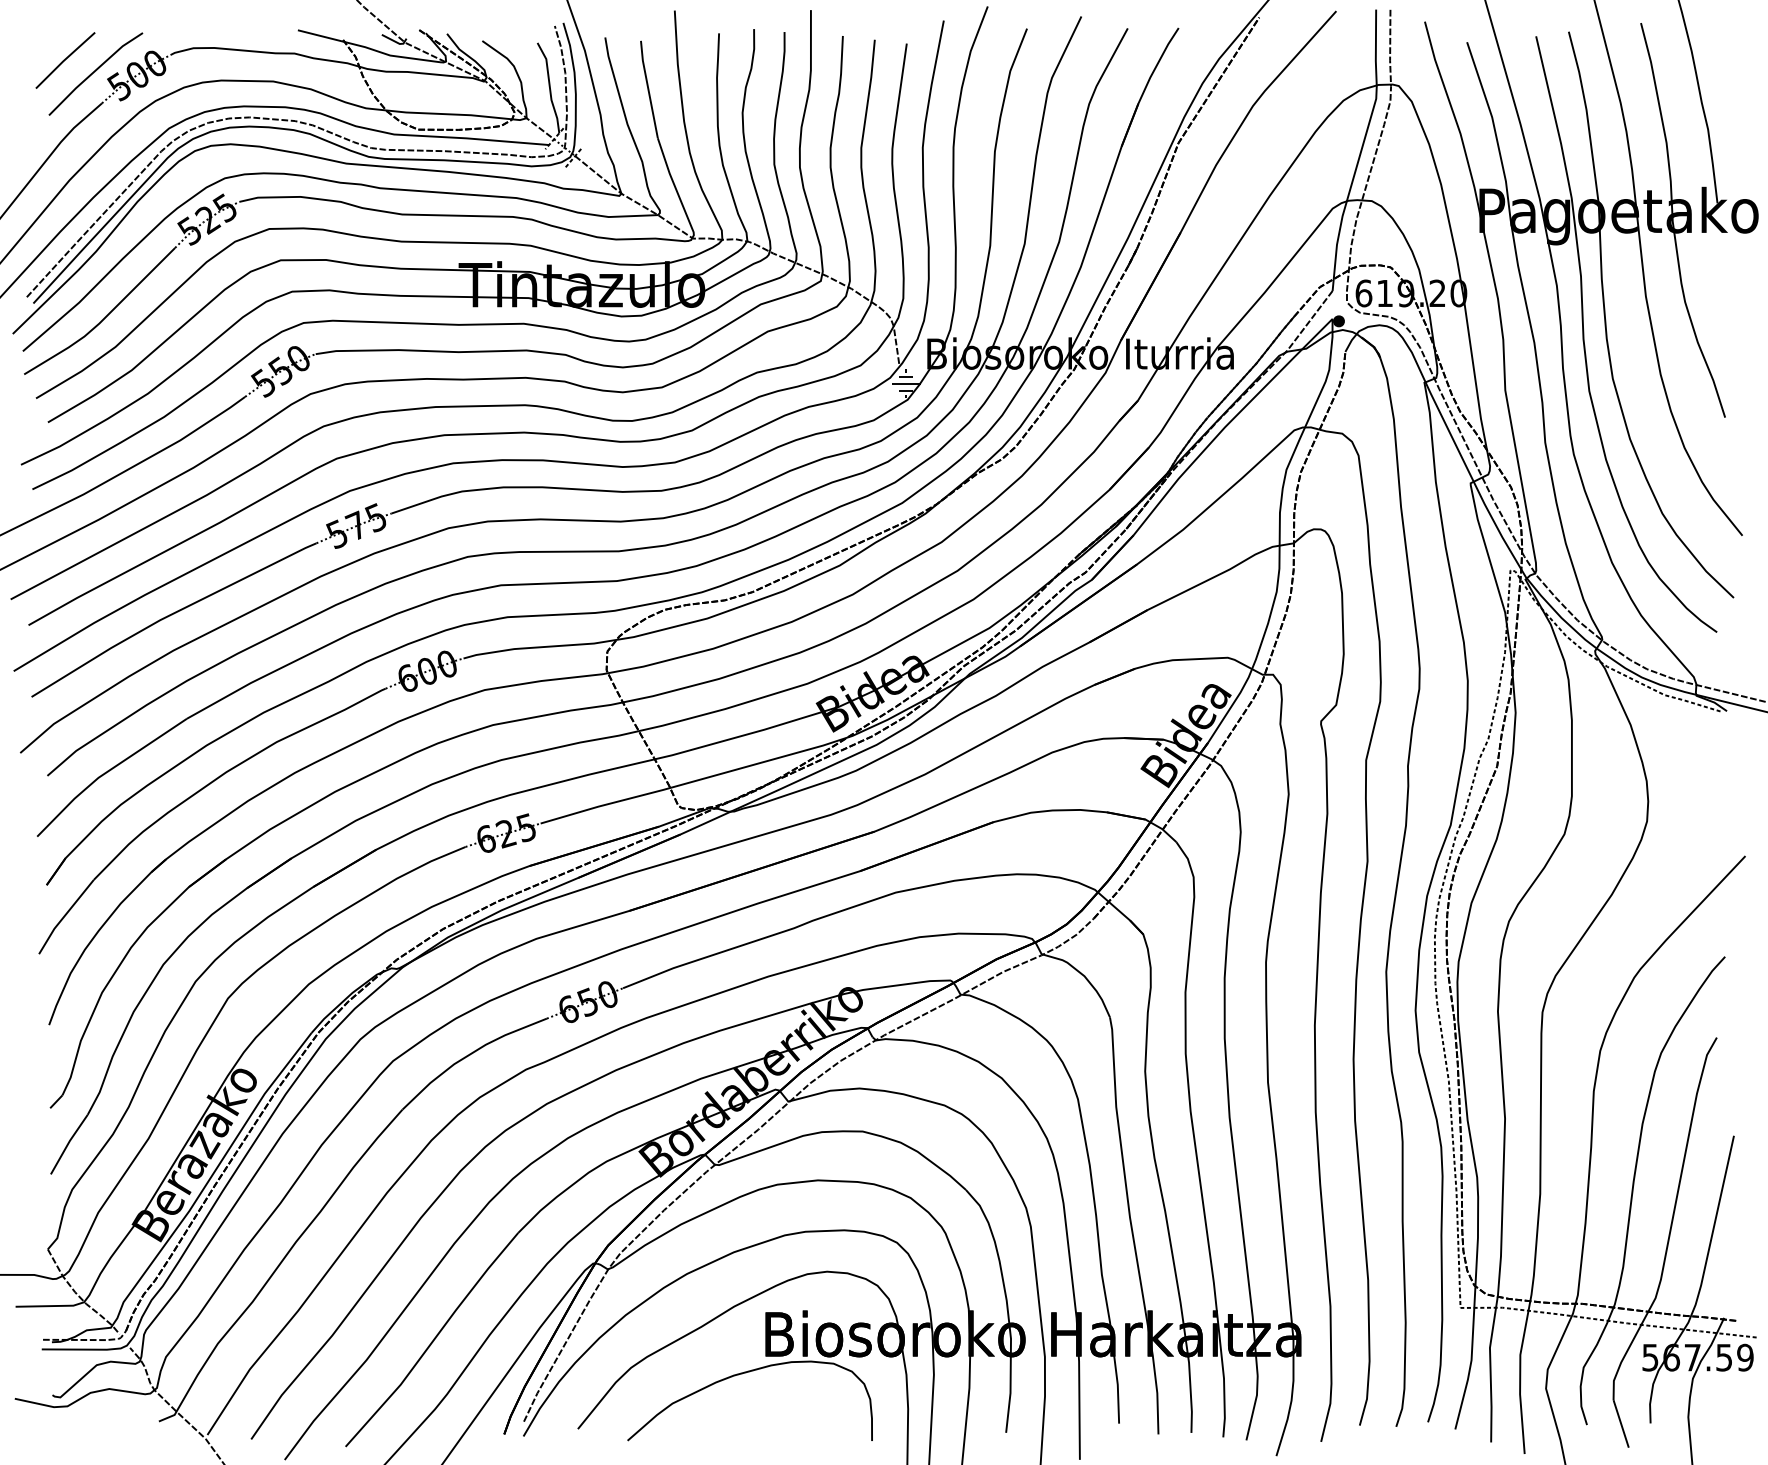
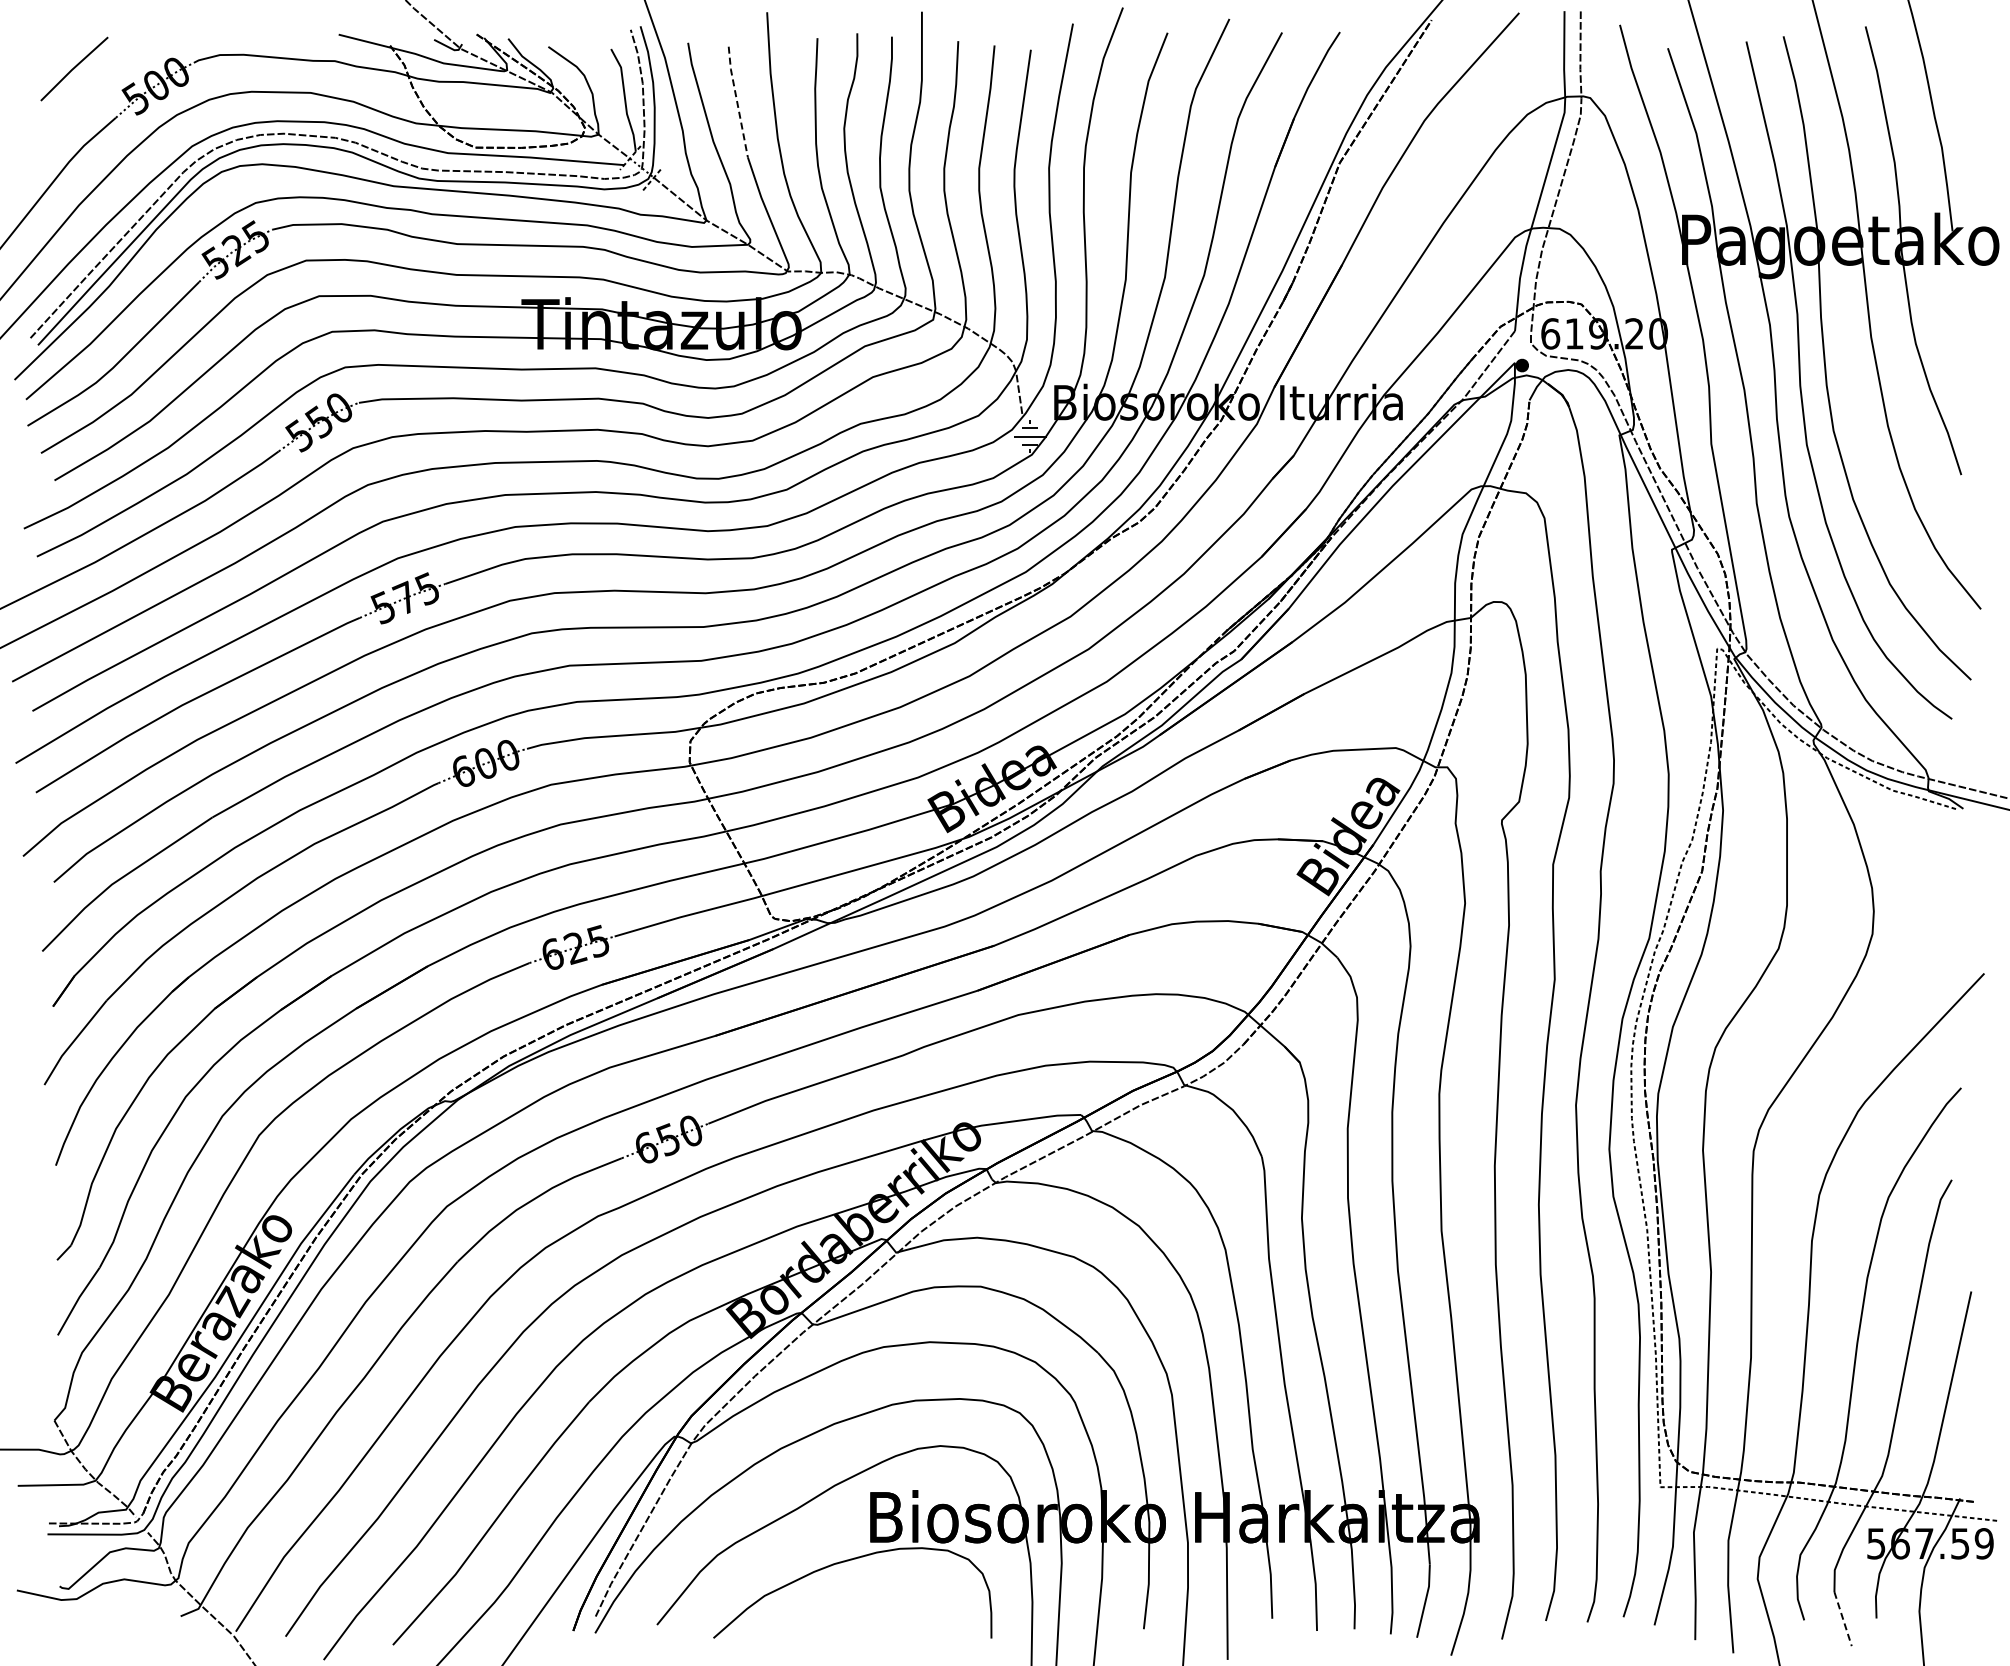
line: (94, 72) -> (107, 82), removed
line: (648, 89) -> (737, 101), solid -> dashed
line: (1621, 1424) -> (1843, 1619), solid -> dashed

